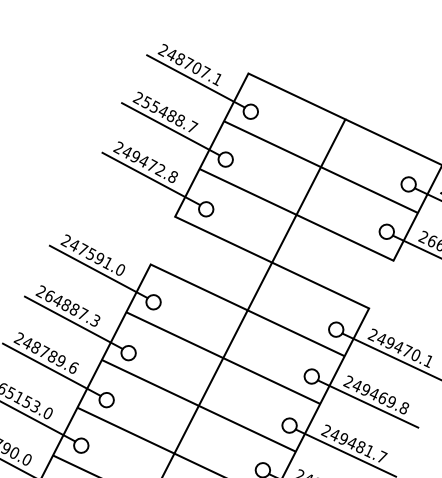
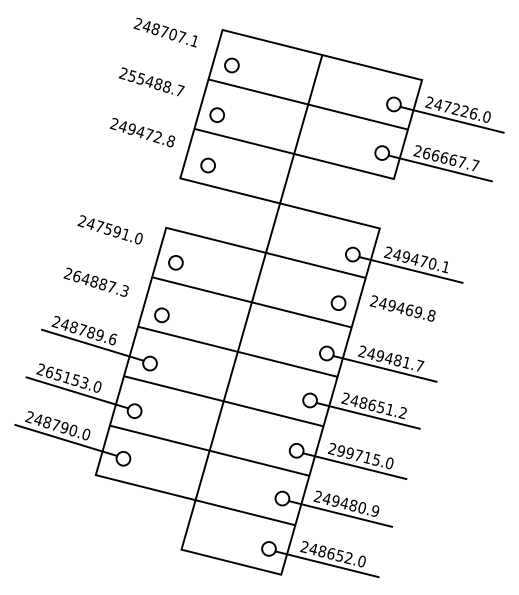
line: (195, 80) -> (174, 46), removed
line: (170, 128) -> (159, 96), removed
line: (151, 178) -> (150, 146), removed
line: (98, 271) -> (118, 244), removed
line: (73, 322) -> (104, 296), removed
line: (367, 403) -> (396, 318), removed

